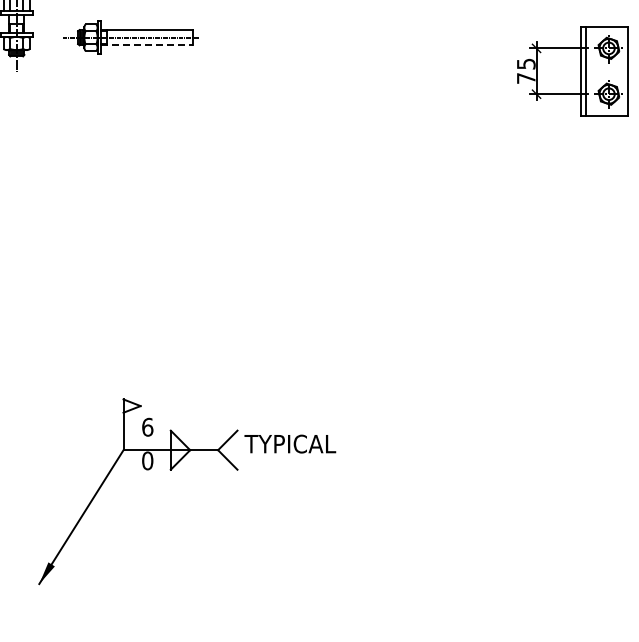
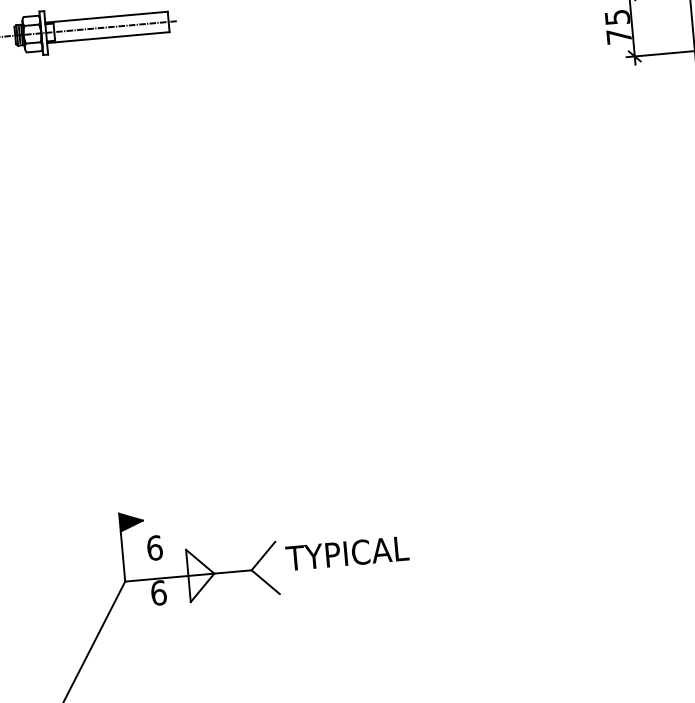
line: (147, 45) -> (108, 37), dashed -> solid
fill: (131, 405) -> (130, 520), added
text: (147, 460) -> (158, 592), 0 -> 6

